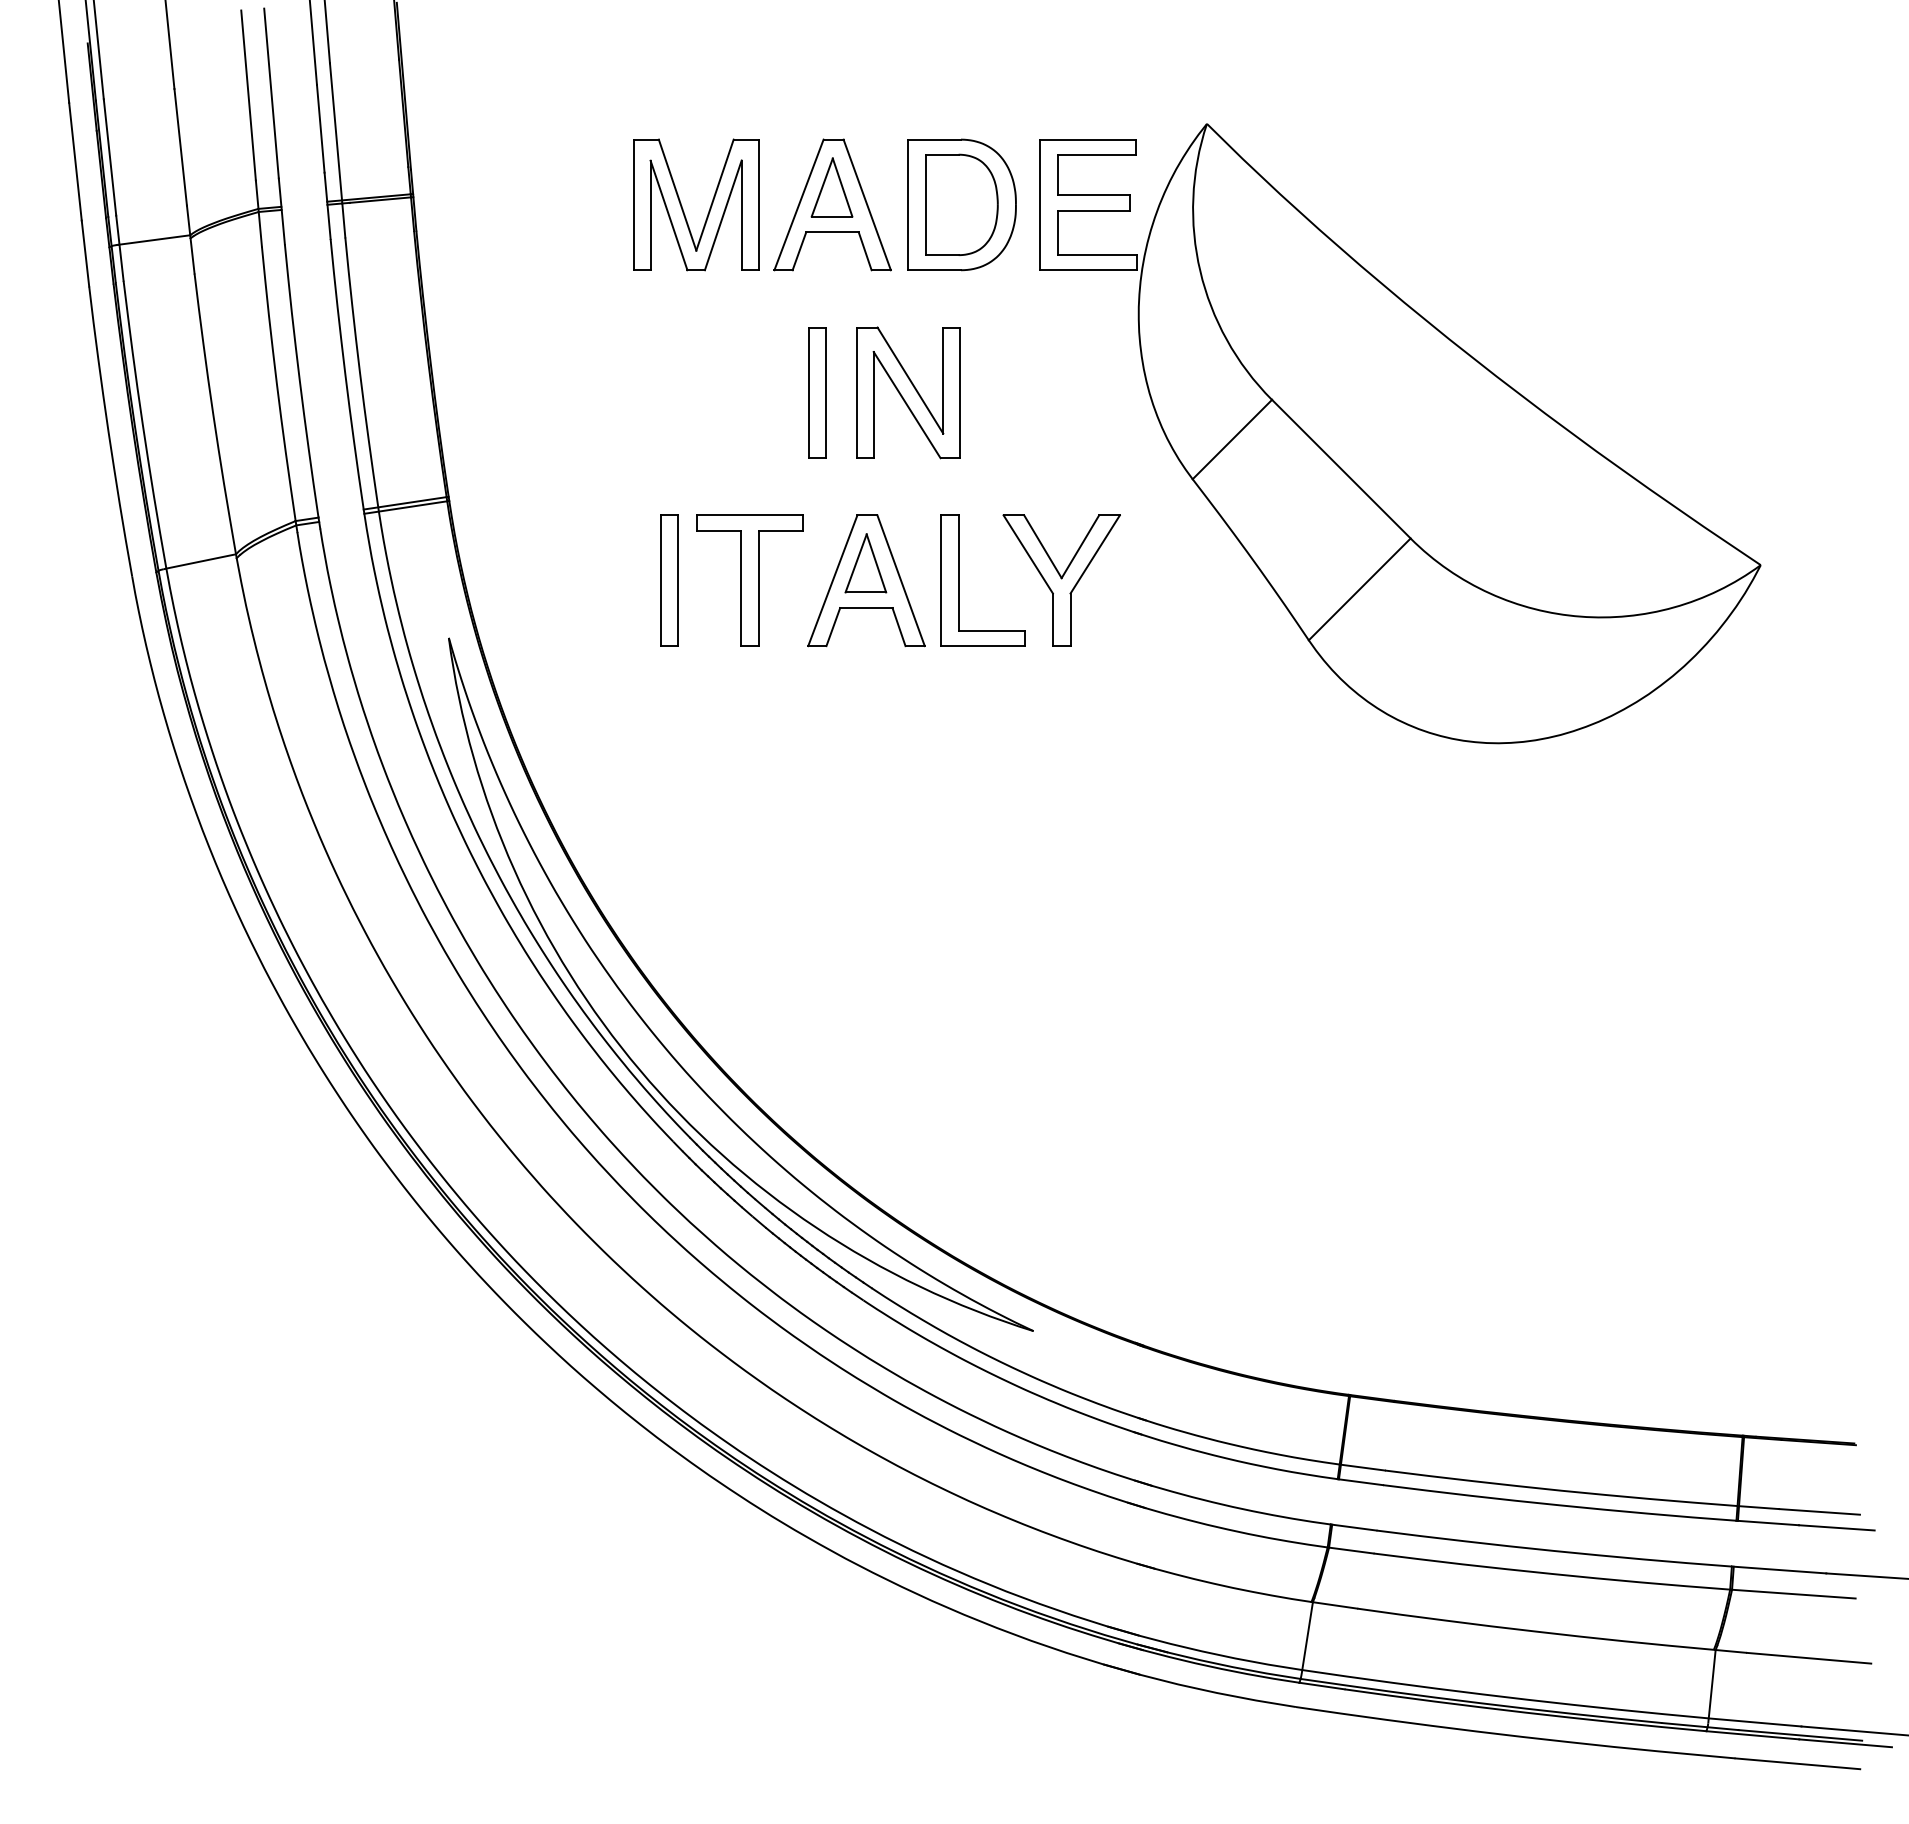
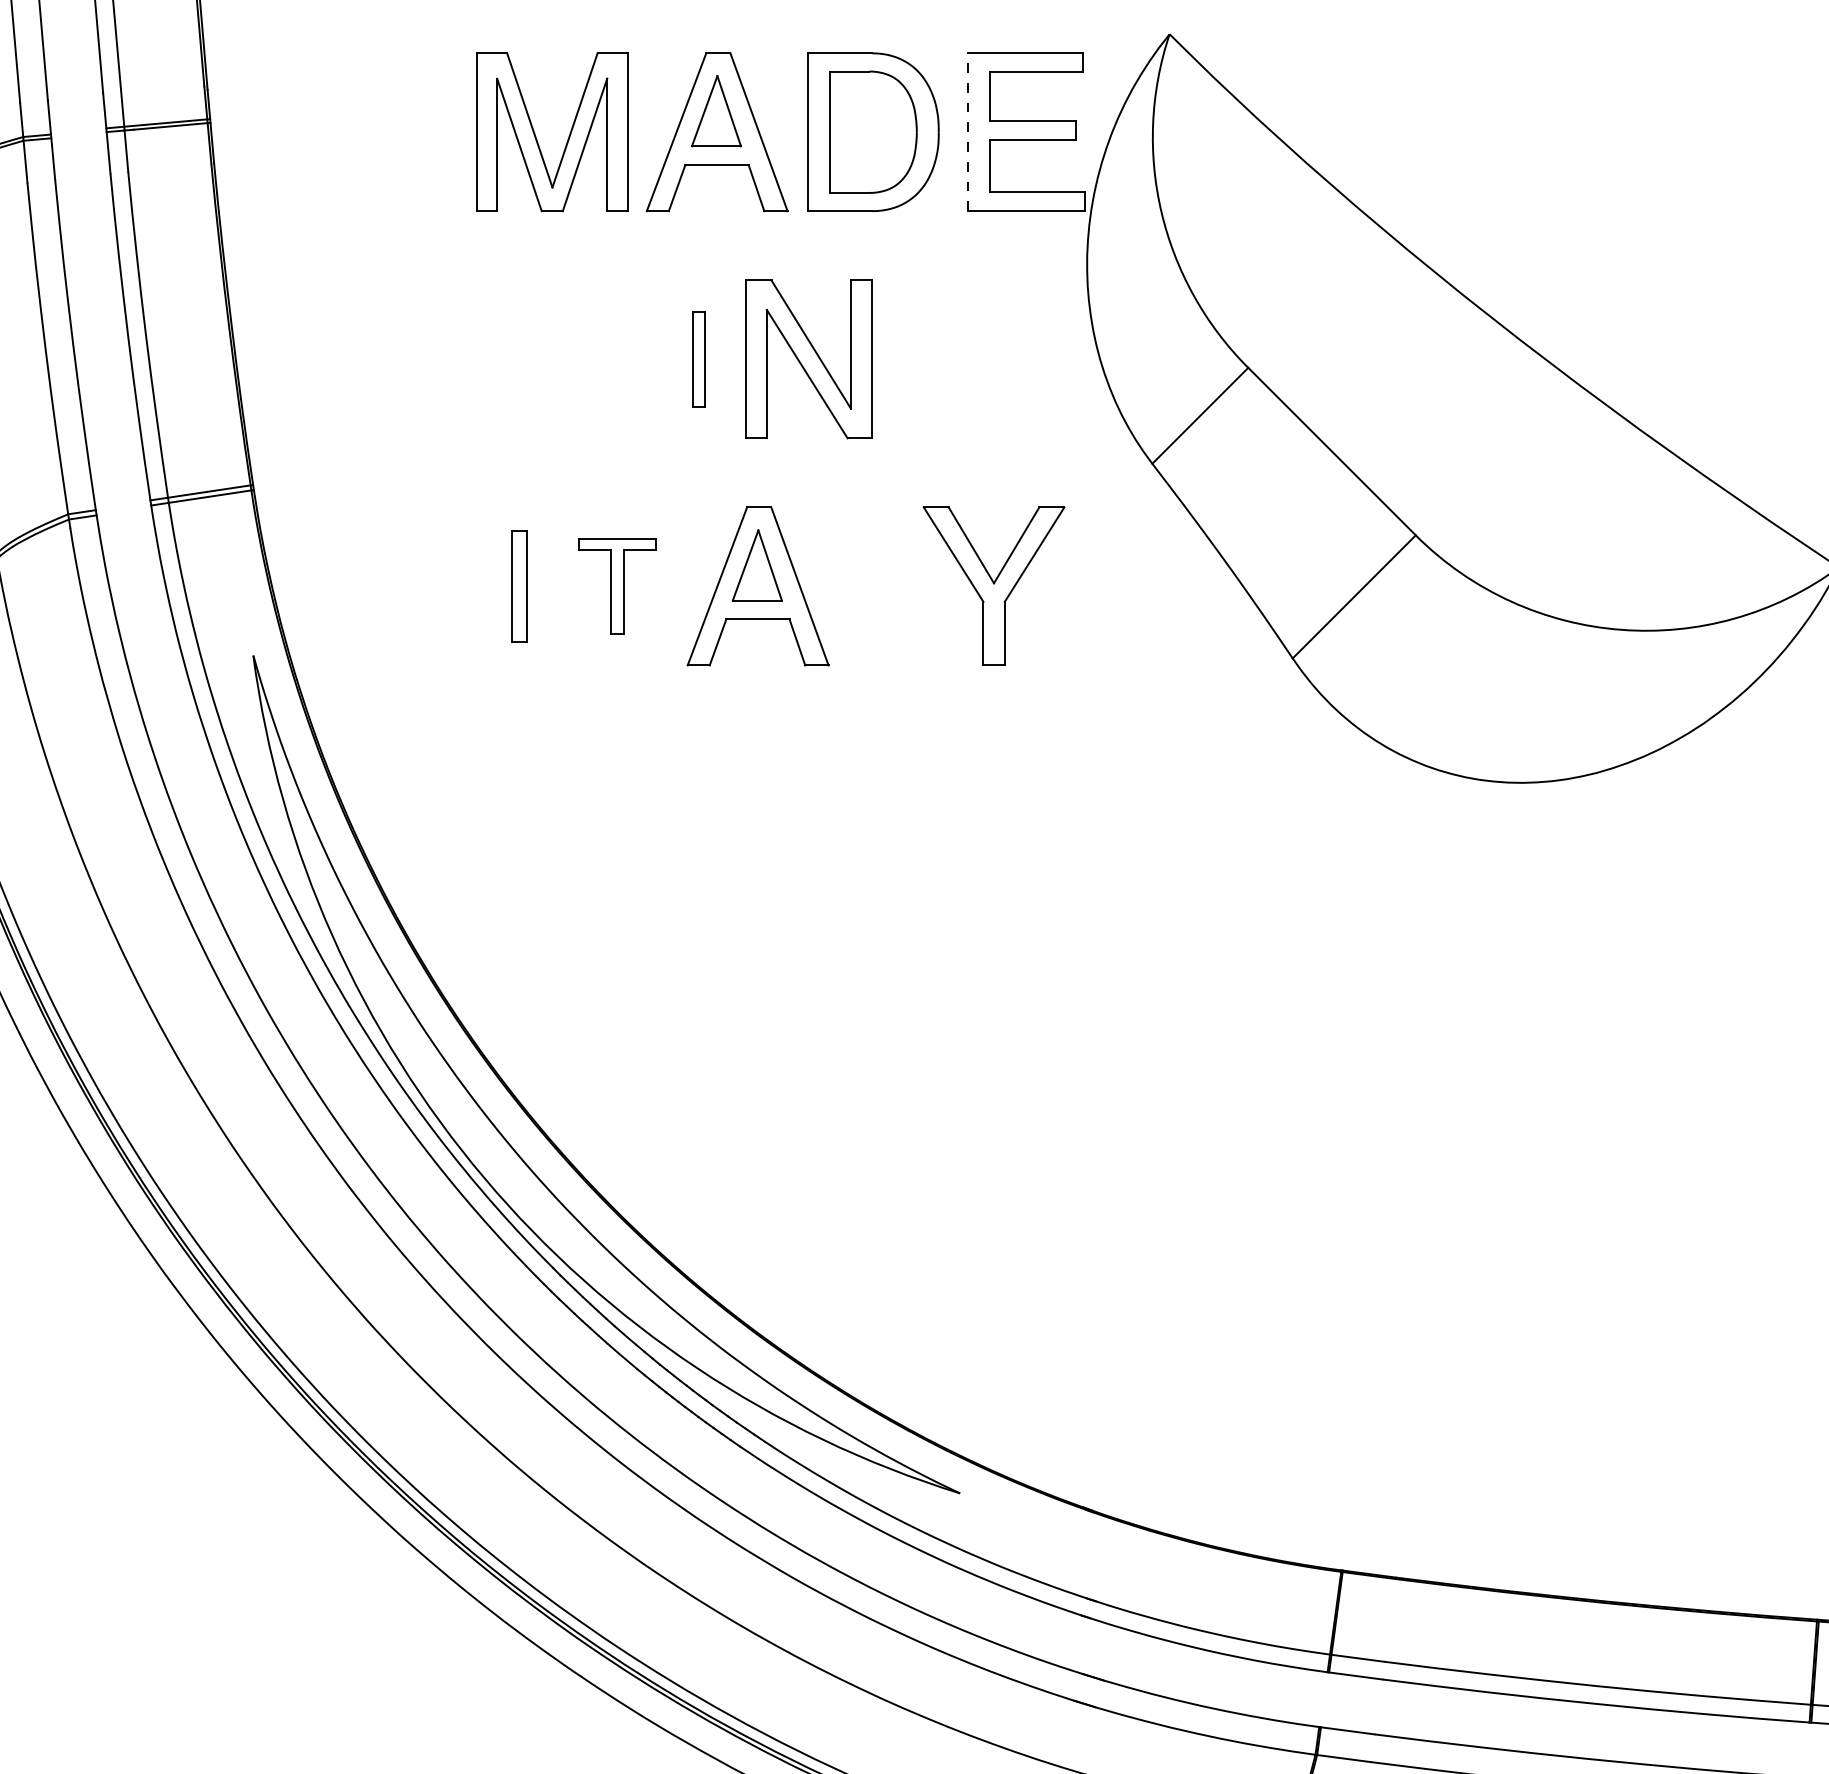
line: (1040, 204) -> (968, 131), solid -> dashed
part: (817, 392) -> (698, 358), size x0.6
part: (669, 580) -> (520, 586), size x0.7
part: (749, 580) -> (616, 586), size x0.6
part: (959, 580) -> (870, 586), removed

